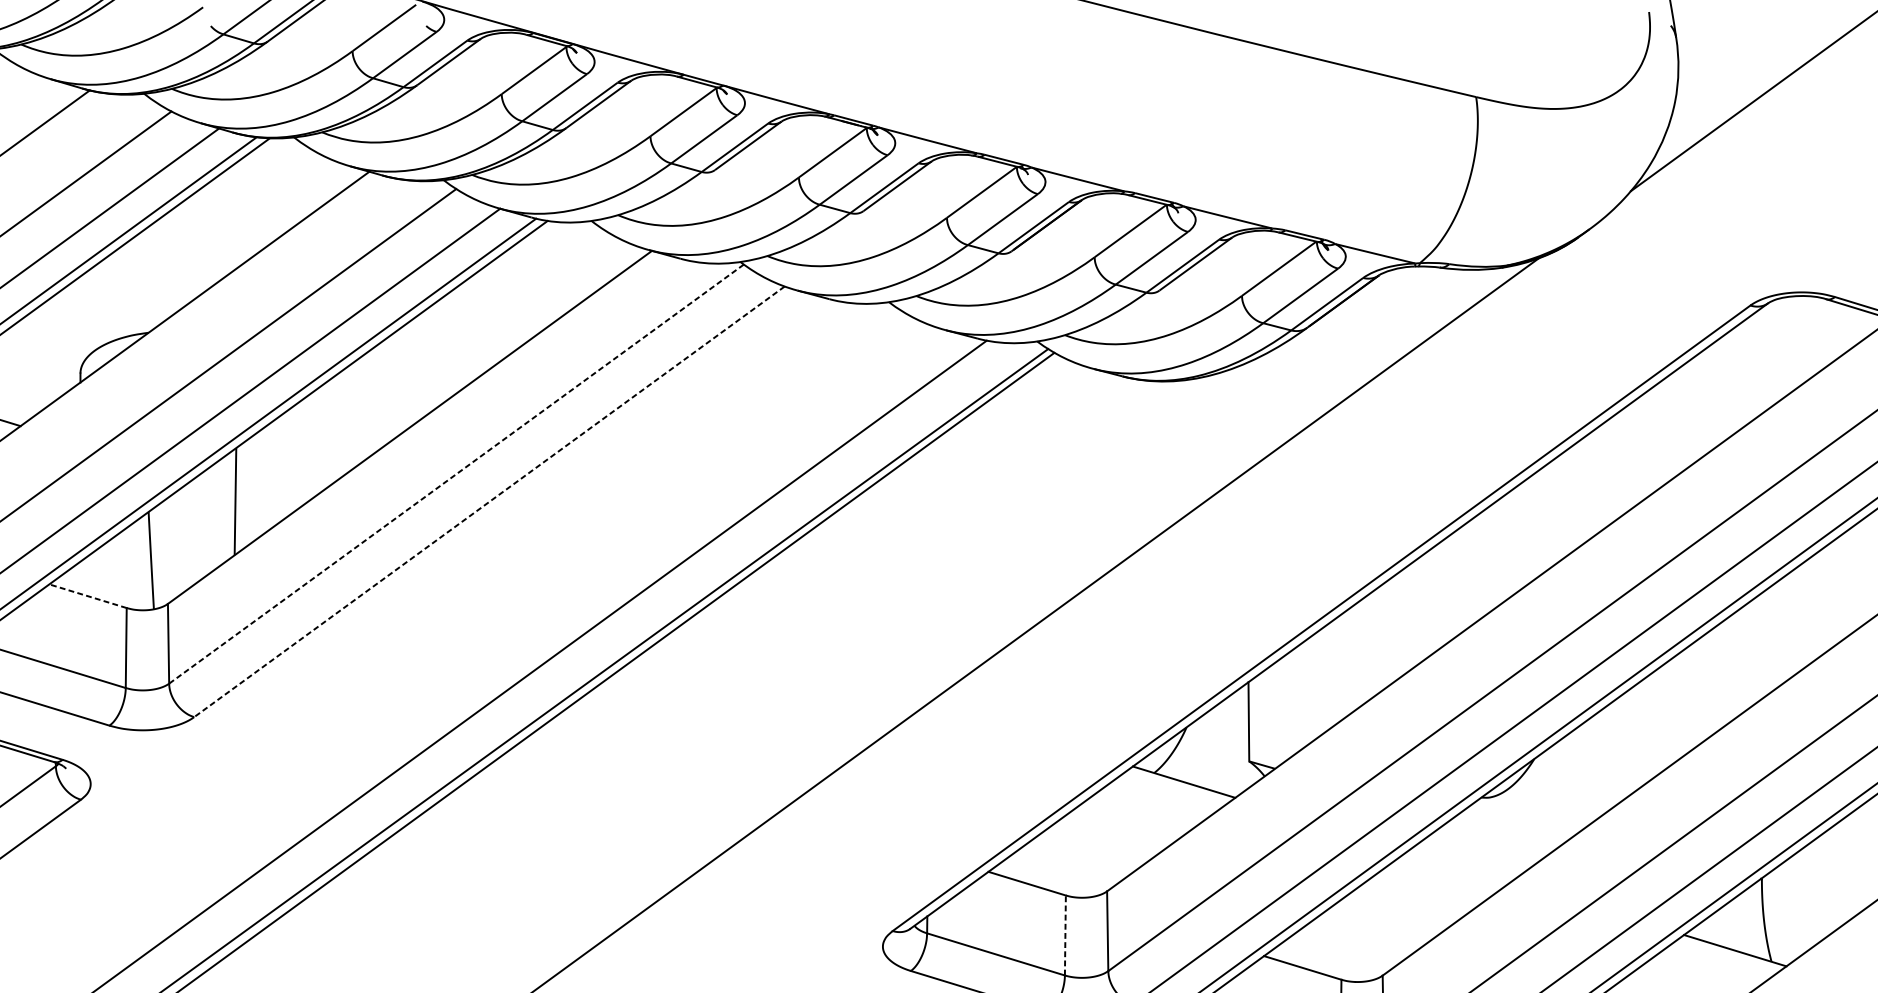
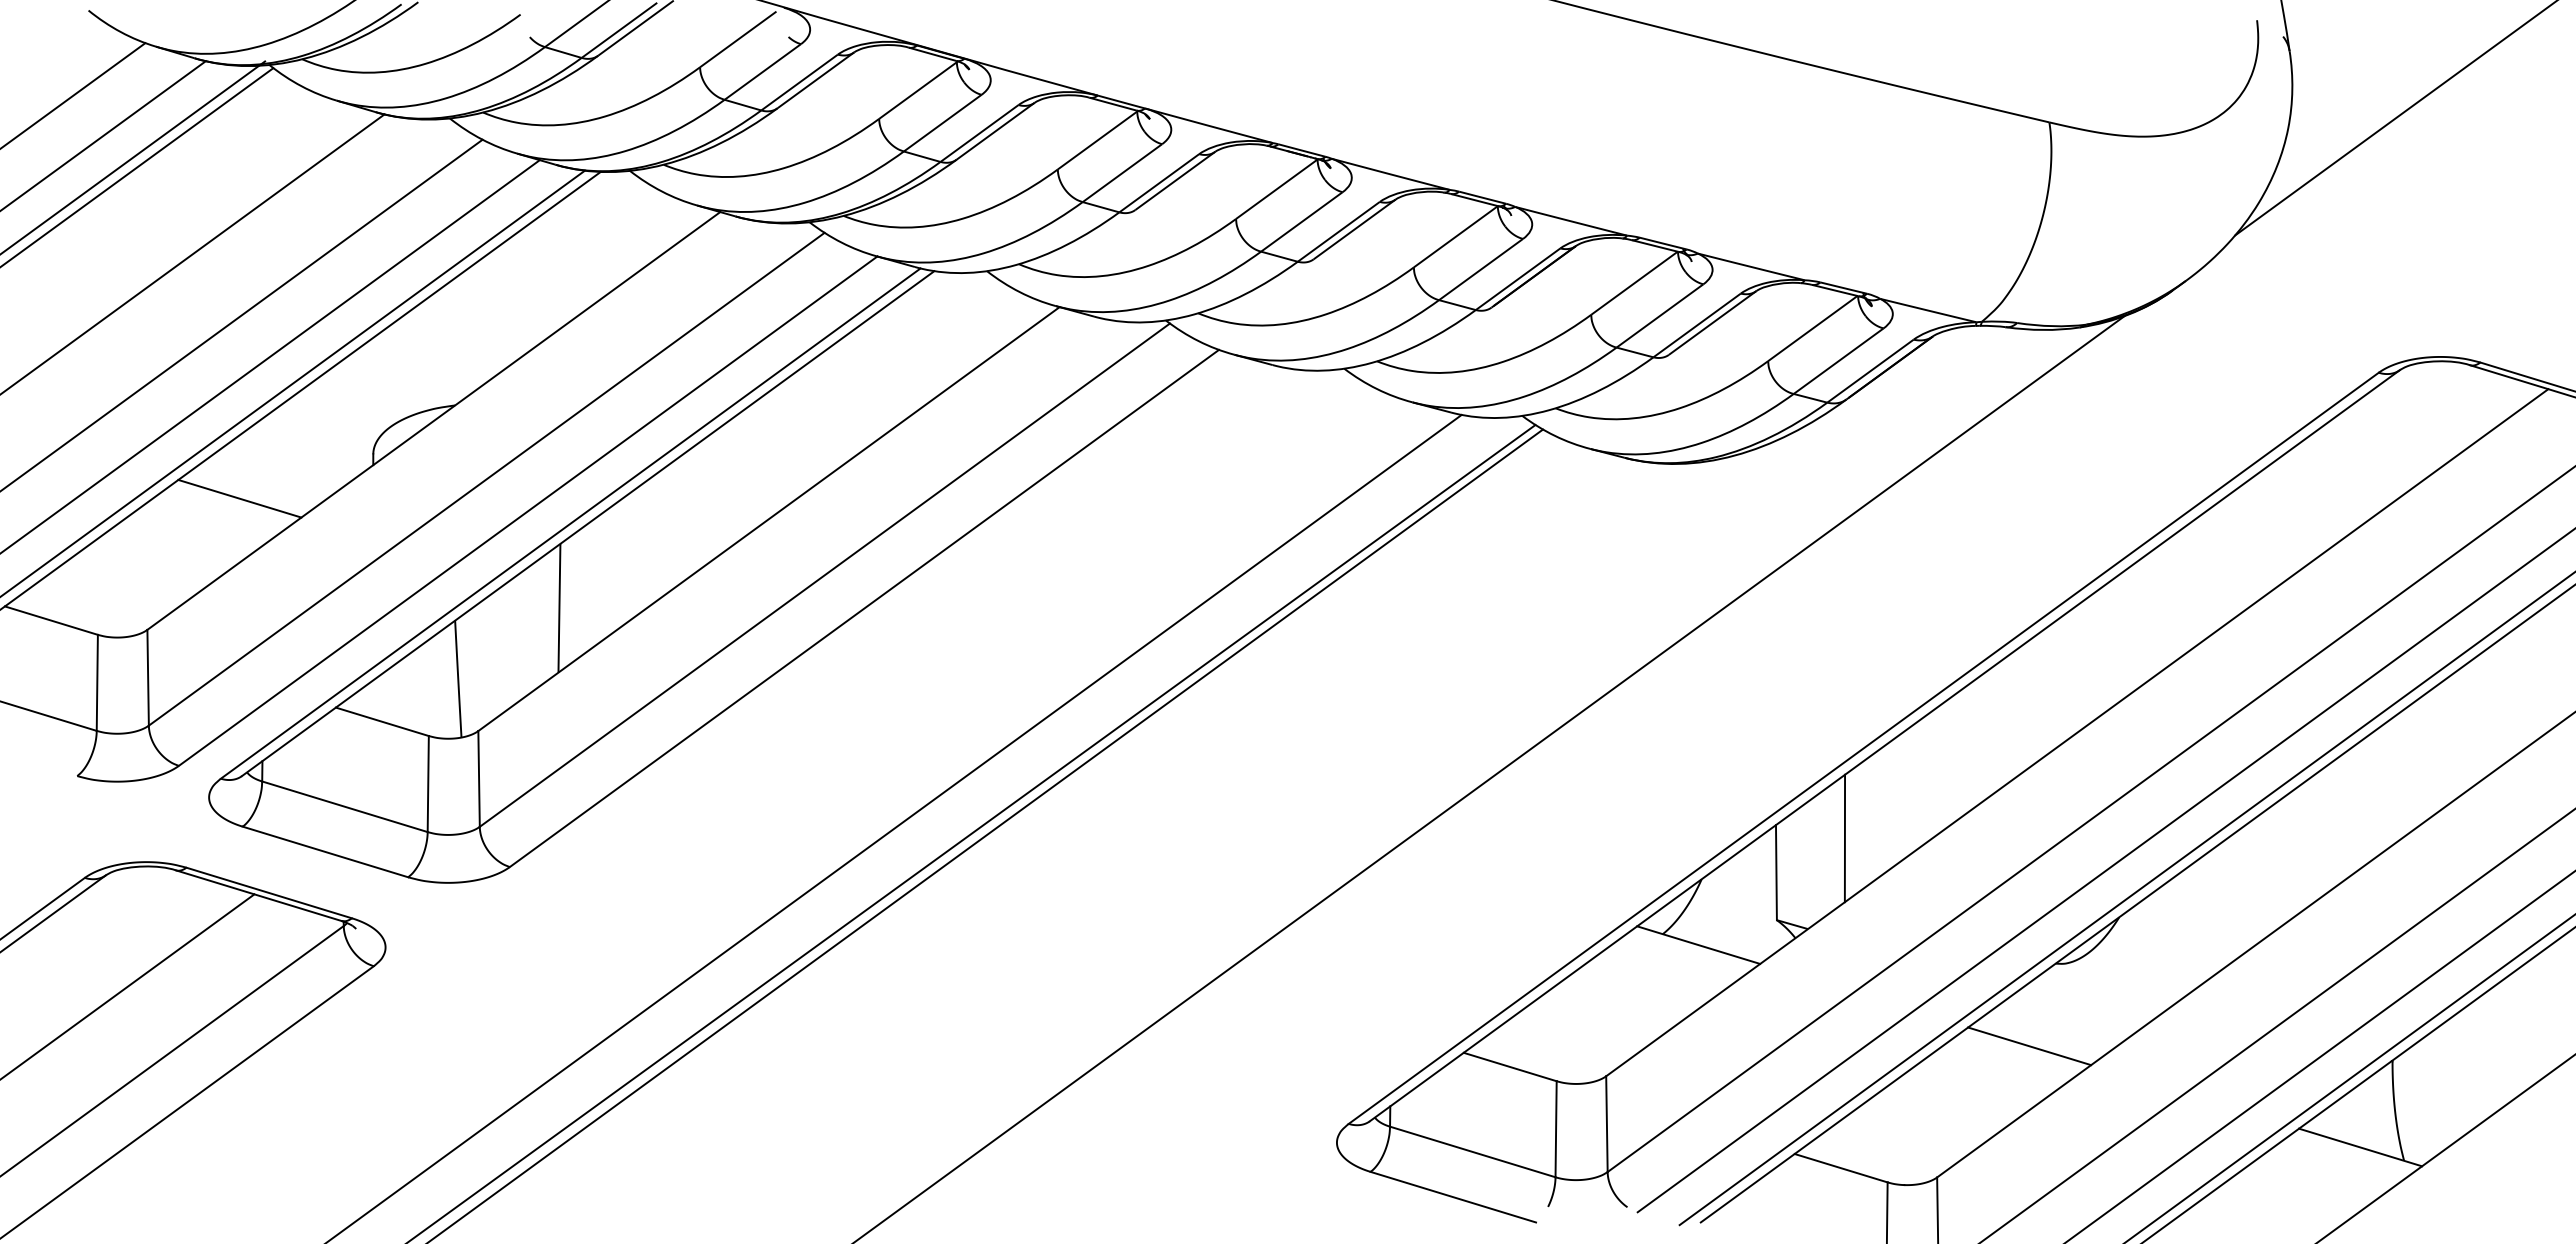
line: (456, 474) -> (824, 575), dashed -> solid
line: (489, 501) -> (864, 608), dashed -> solid
line: (88, 595) -> (382, 721), dashed -> solid
line: (1305, 693) -> (1844, 838), added
line: (1459, 866) -> (2029, 1046), added
line: (1065, 934) -> (1556, 1128), dashed -> solid

